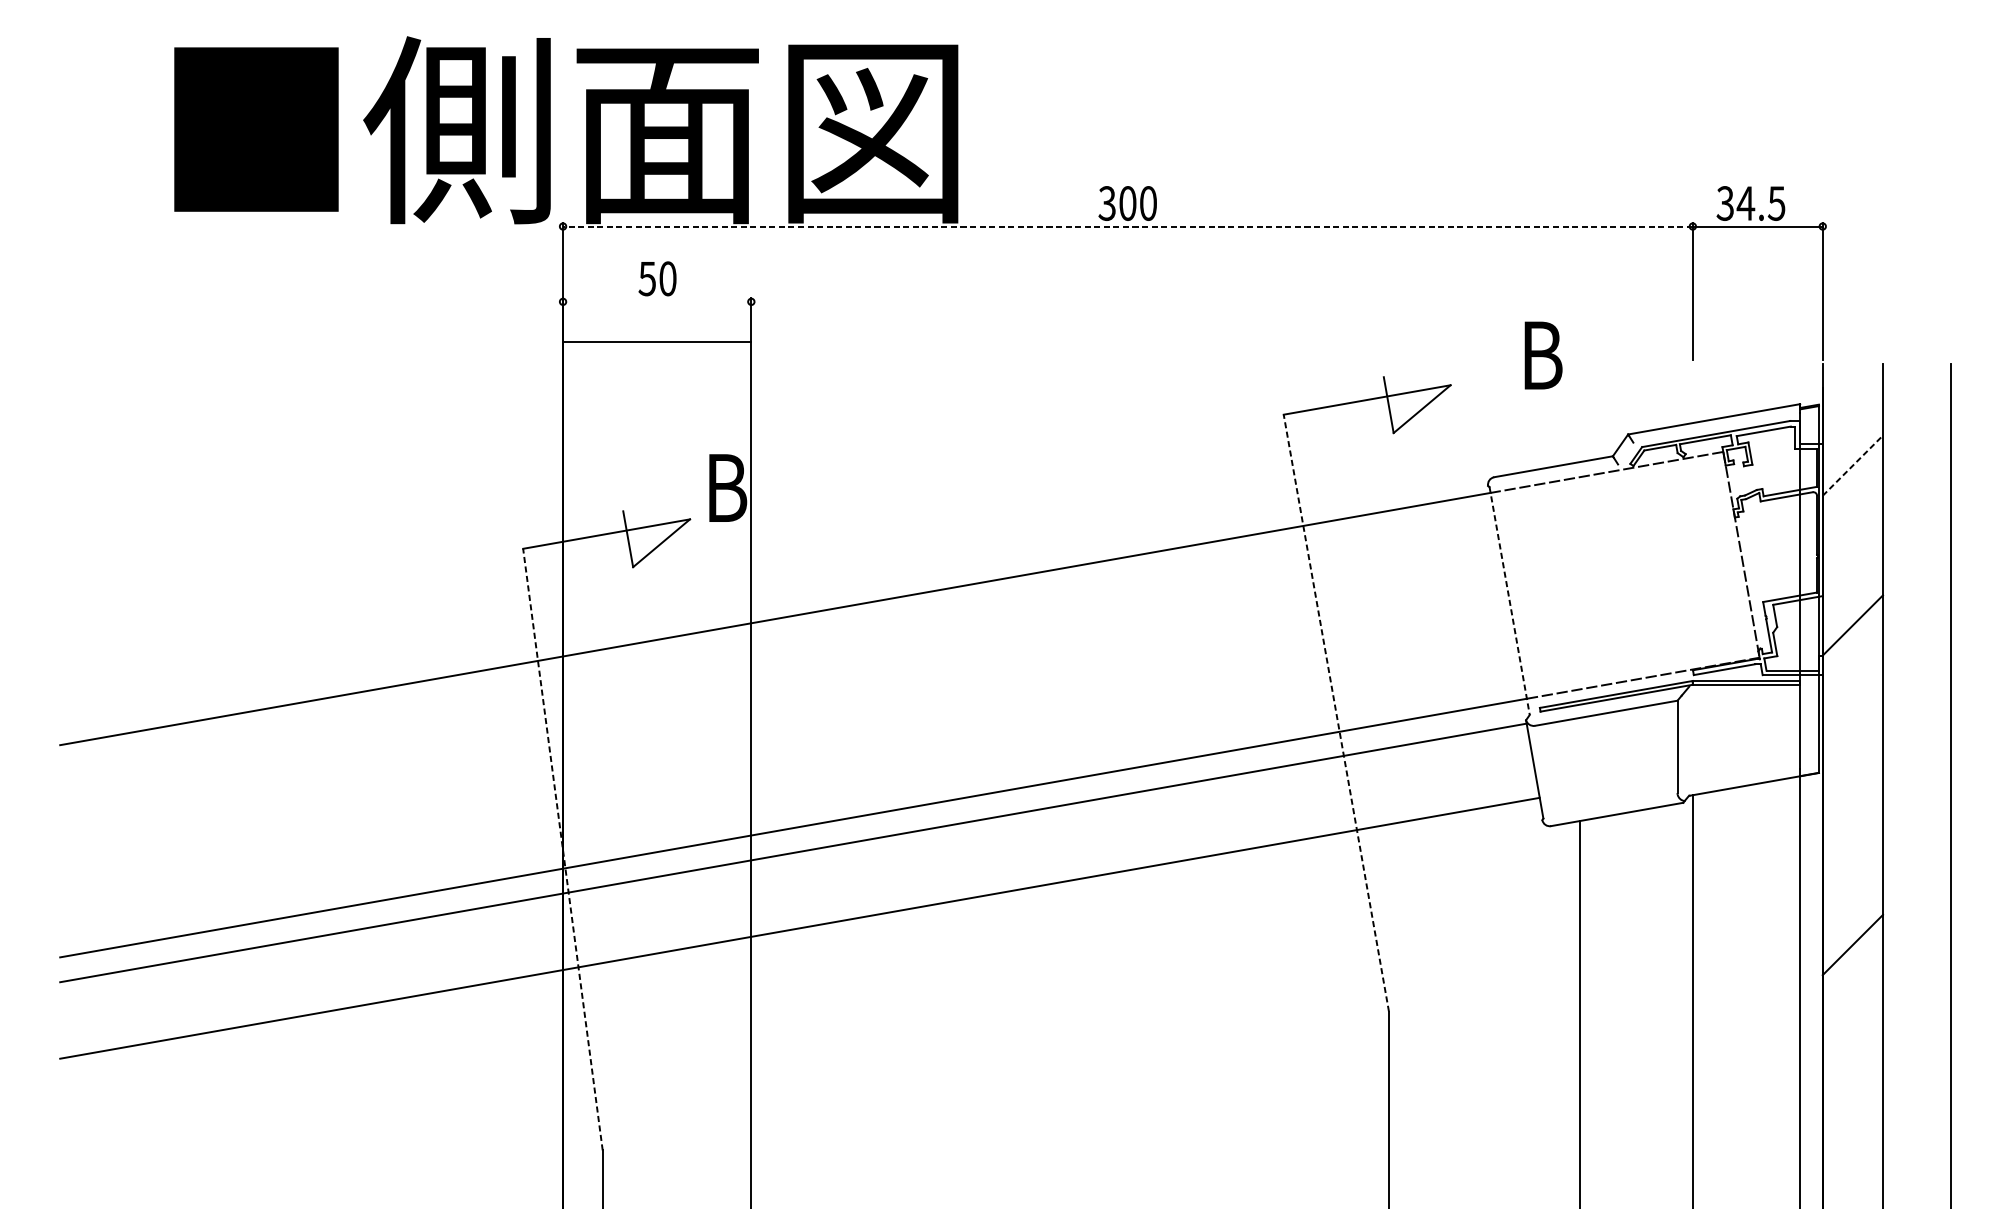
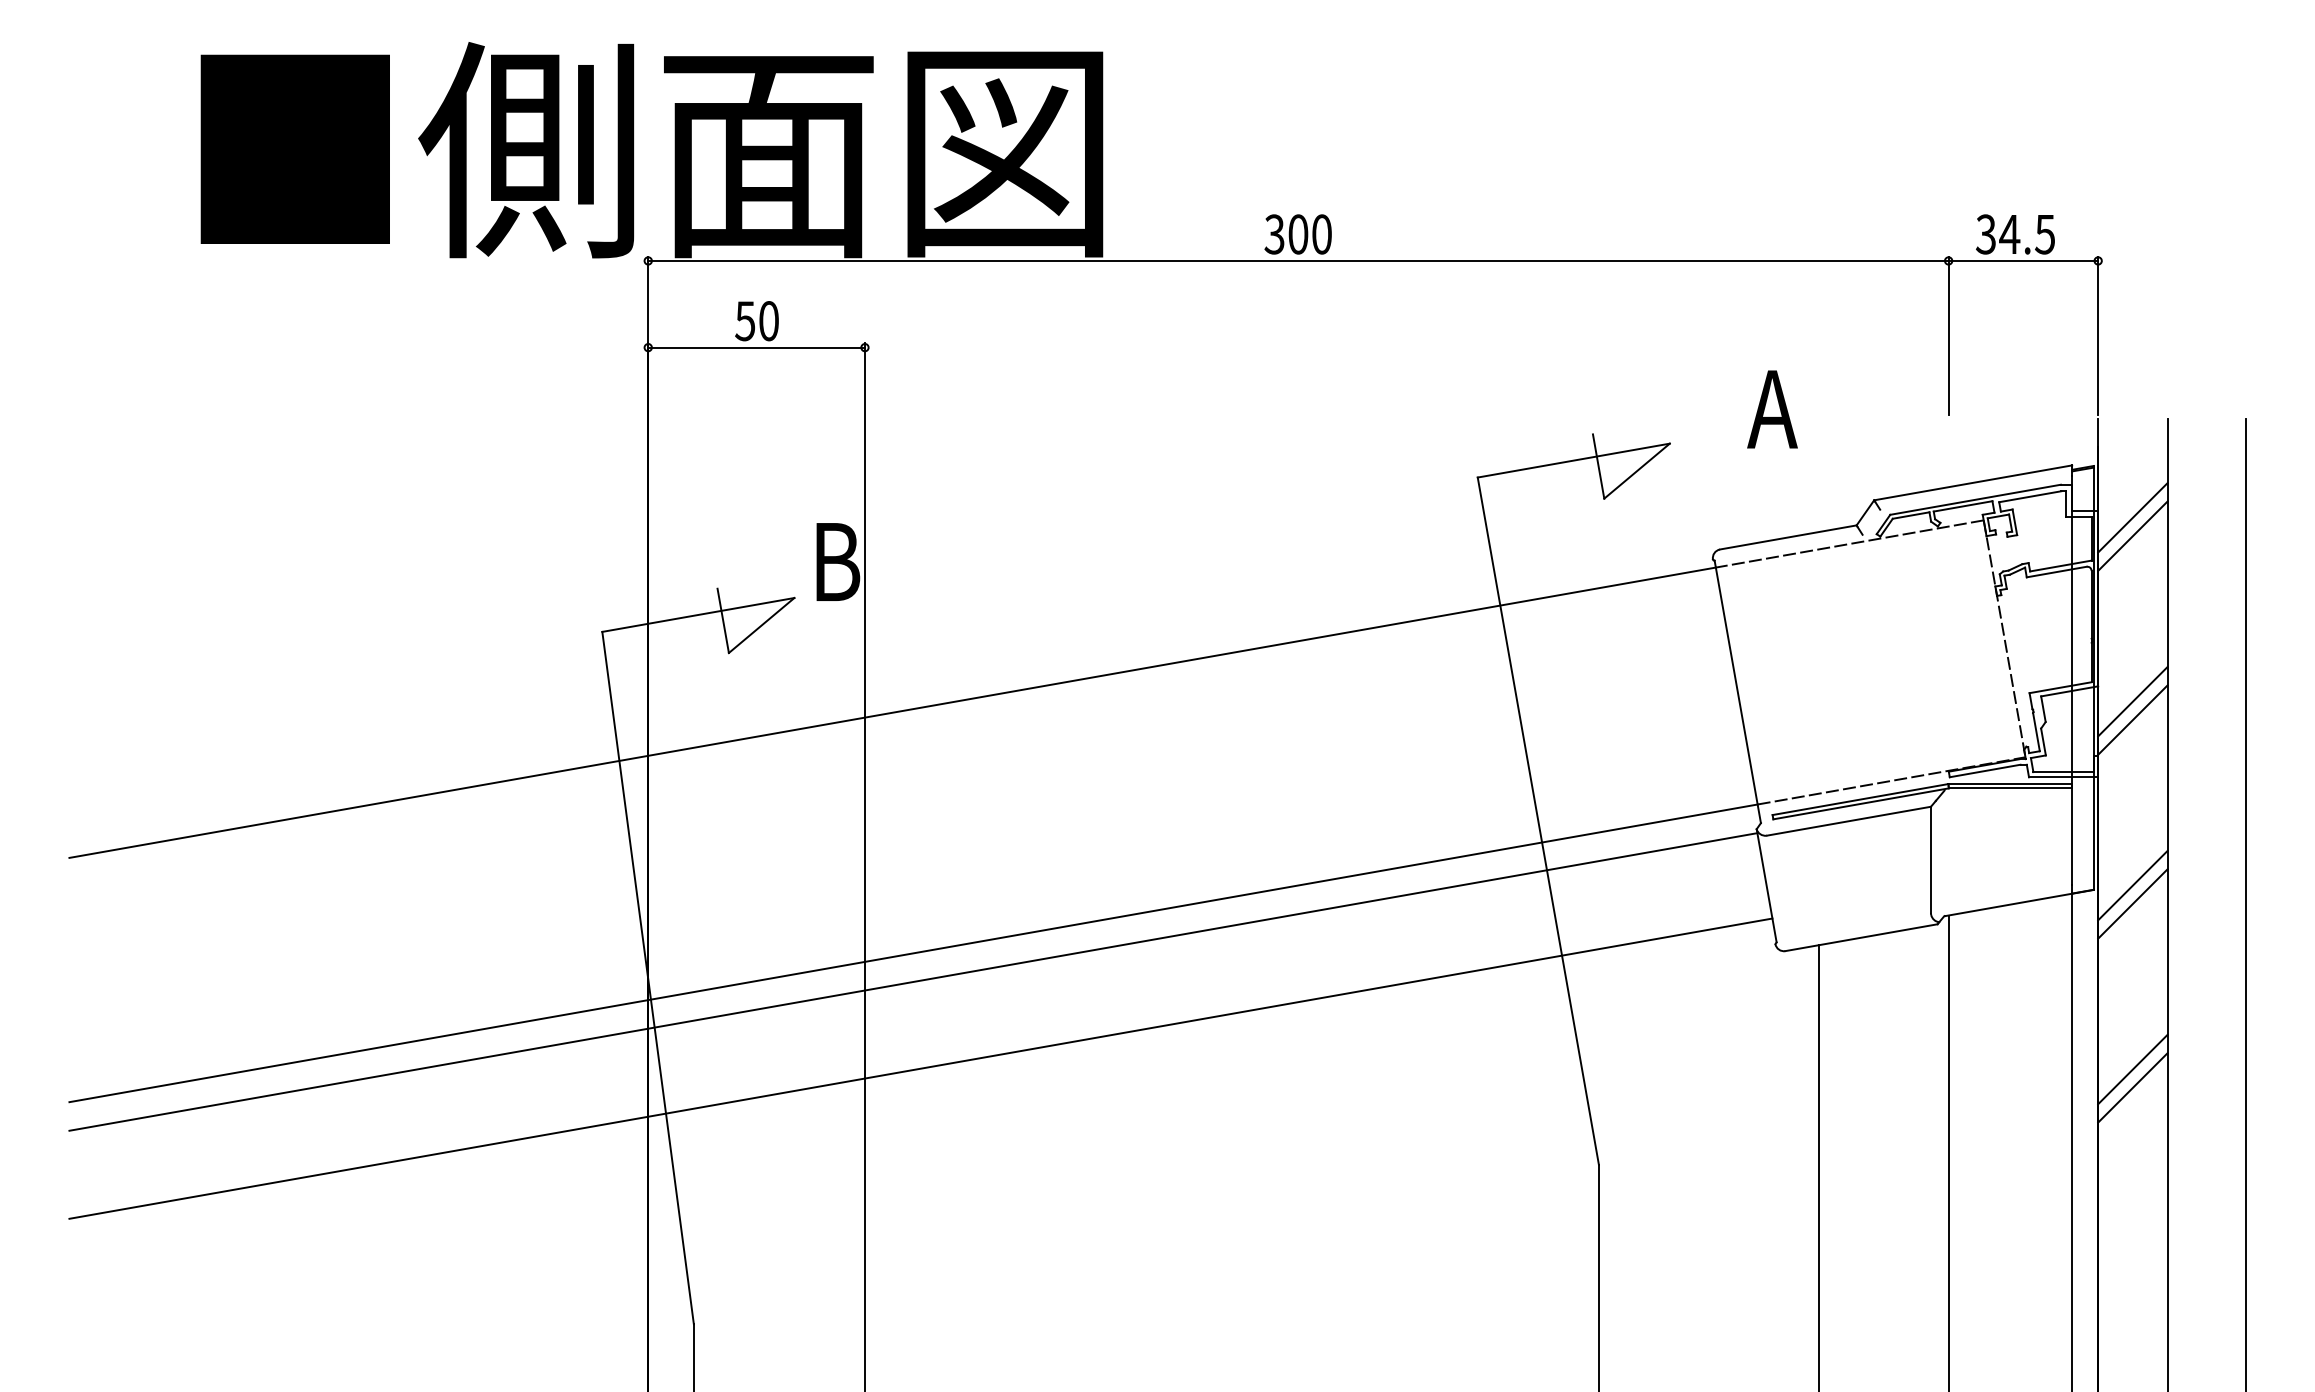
line: (1127, 226) -> (1297, 260), dashed -> solid
line: (657, 341) -> (756, 347), moved
text: (1539, 355) -> (1772, 409), B -> A
line: (1852, 449) -> (2132, 517), added
line: (1853, 465) -> (2133, 535), dashed -> solid
line: (1509, 601) -> (1737, 692), dashed -> solid
line: (1852, 609) -> (2132, 701), added
line: (1336, 713) -> (1538, 821), dashed -> solid
line: (1852, 769) -> (2132, 885), added
line: (1852, 784) -> (2132, 903), added
line: (563, 849) -> (648, 977), dashed -> solid
line: (1852, 928) -> (2132, 1069), added

